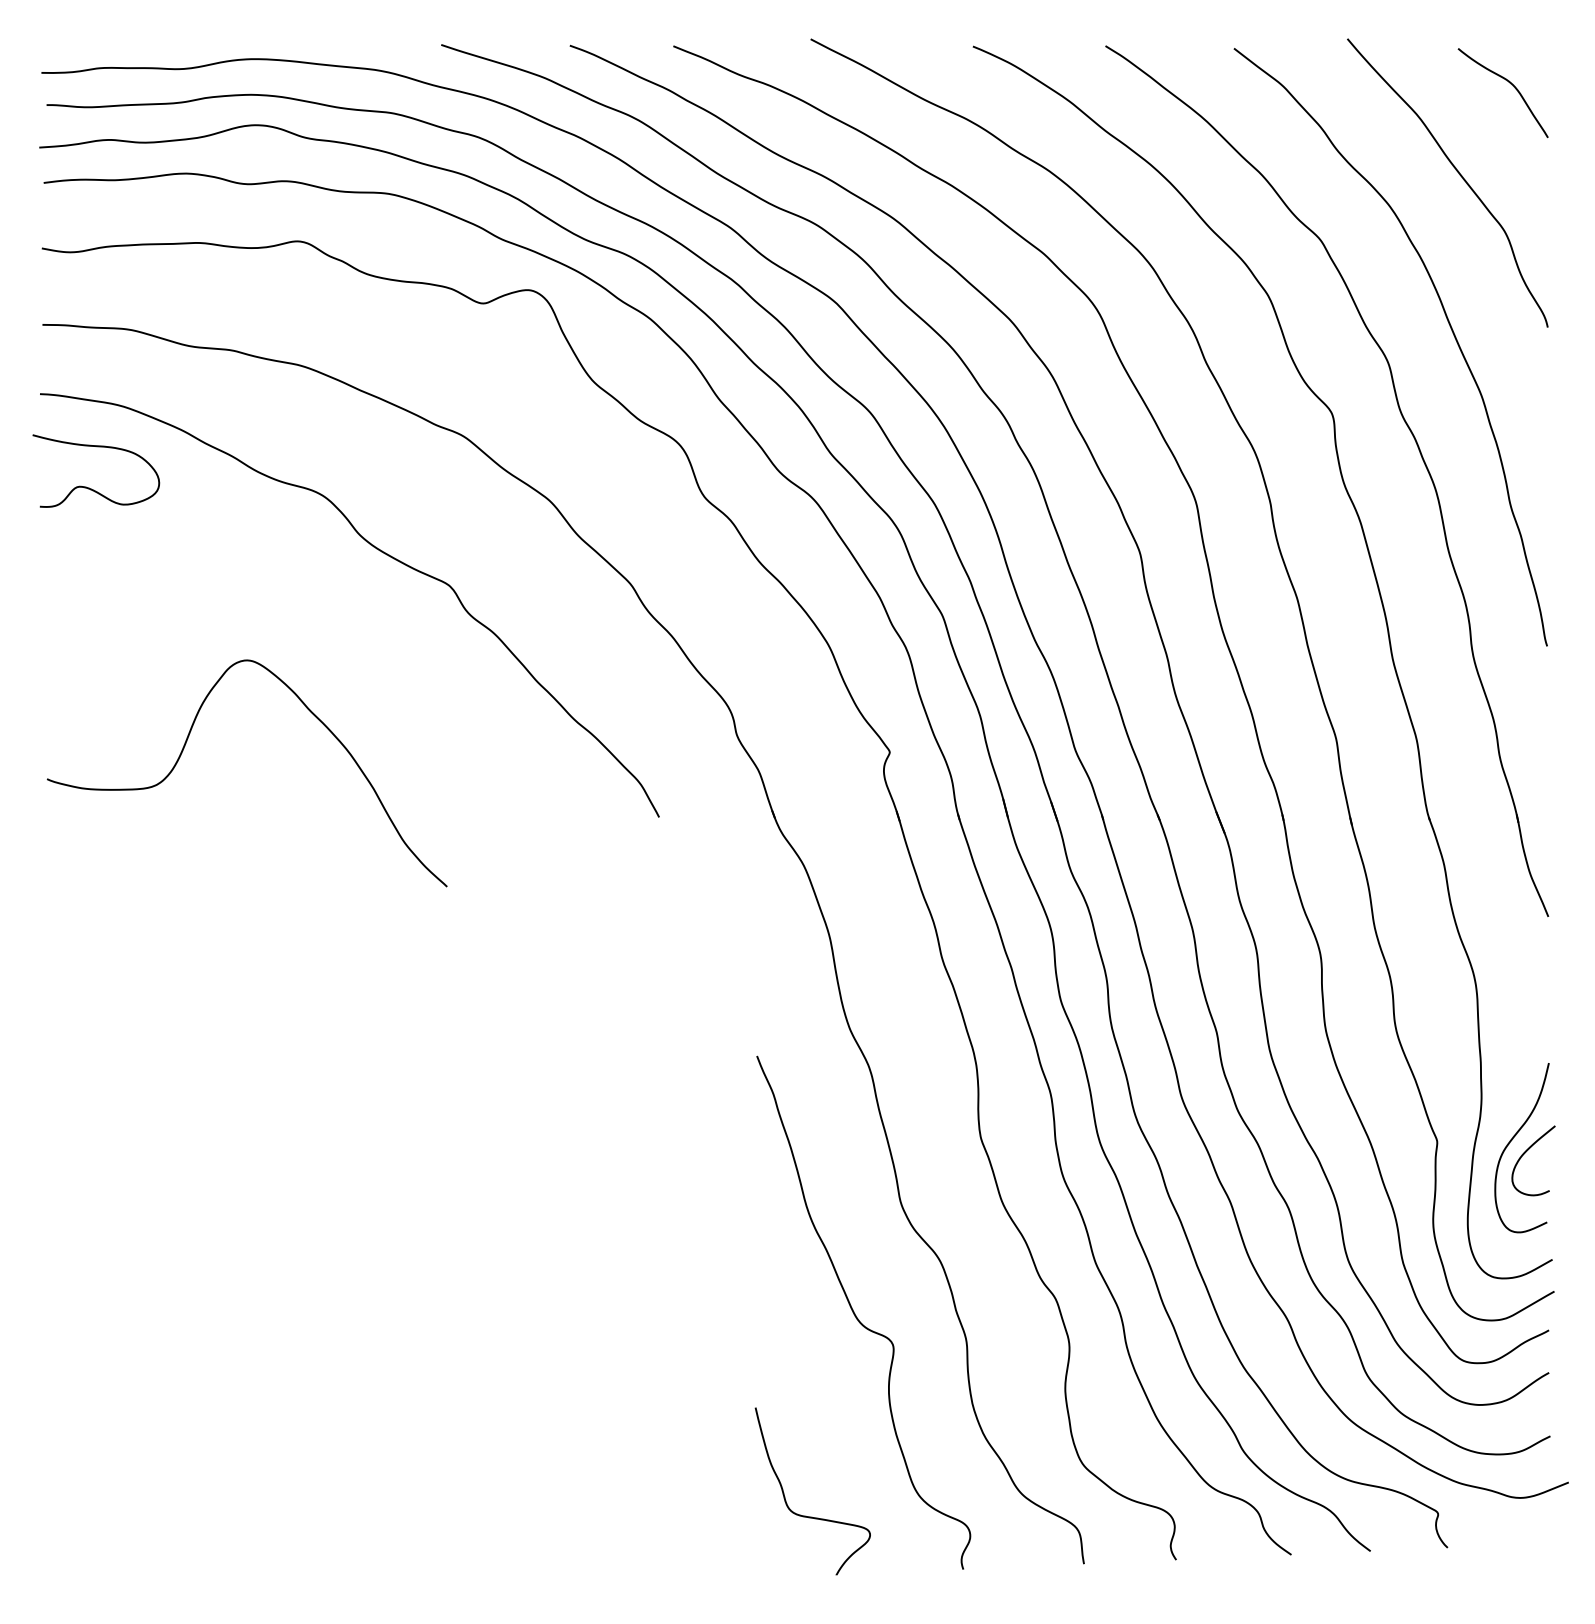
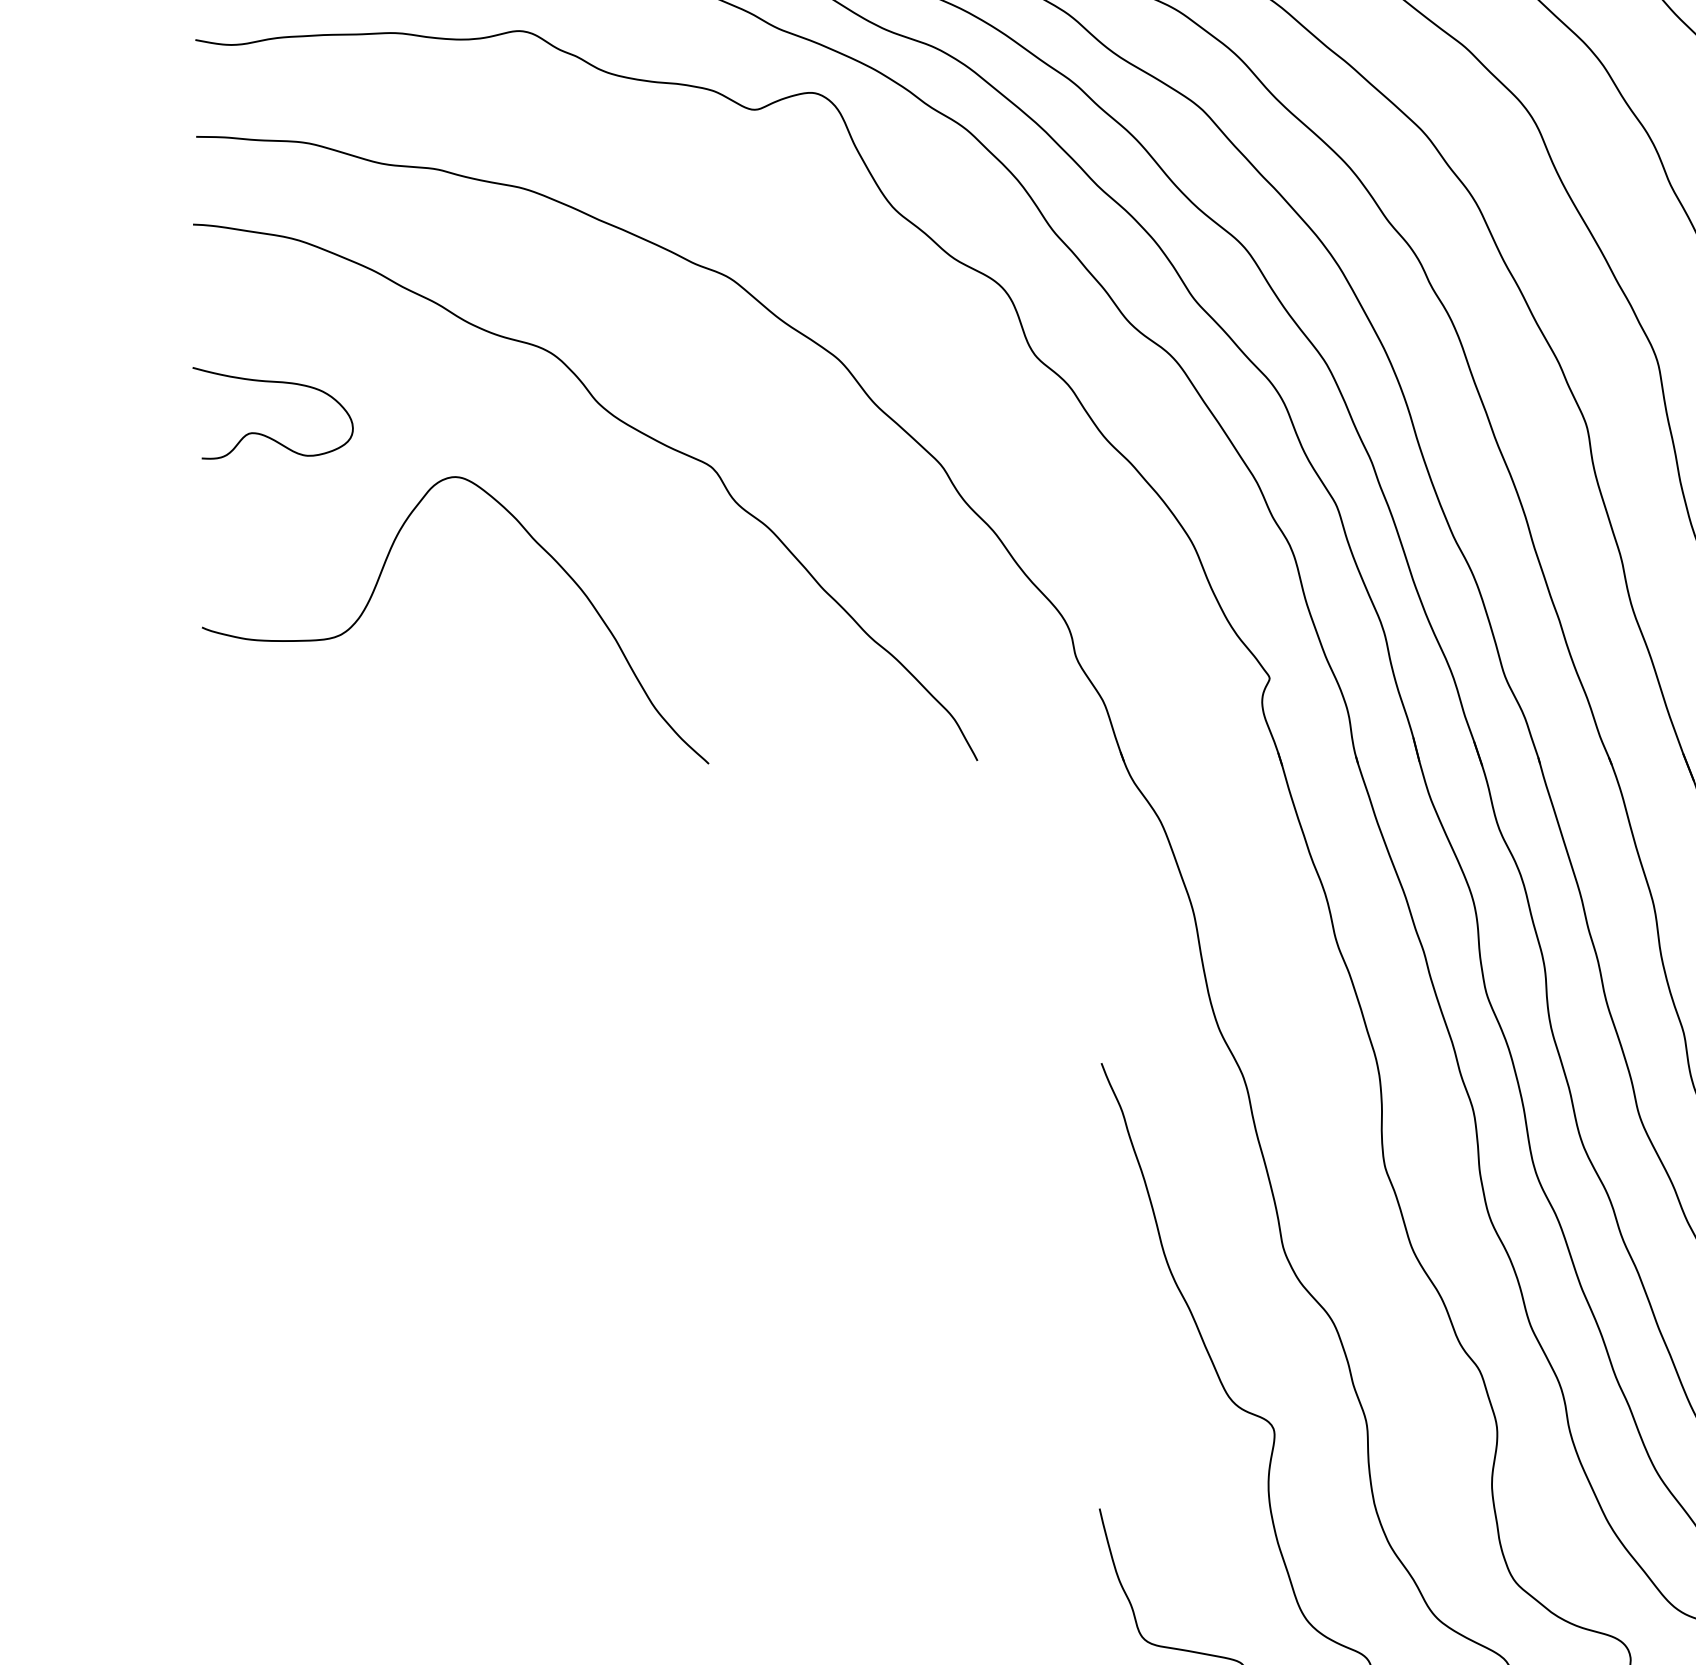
curve: (89, 487) -> (264, 434), moved
curve: (185, 746) -> (377, 586), moved

